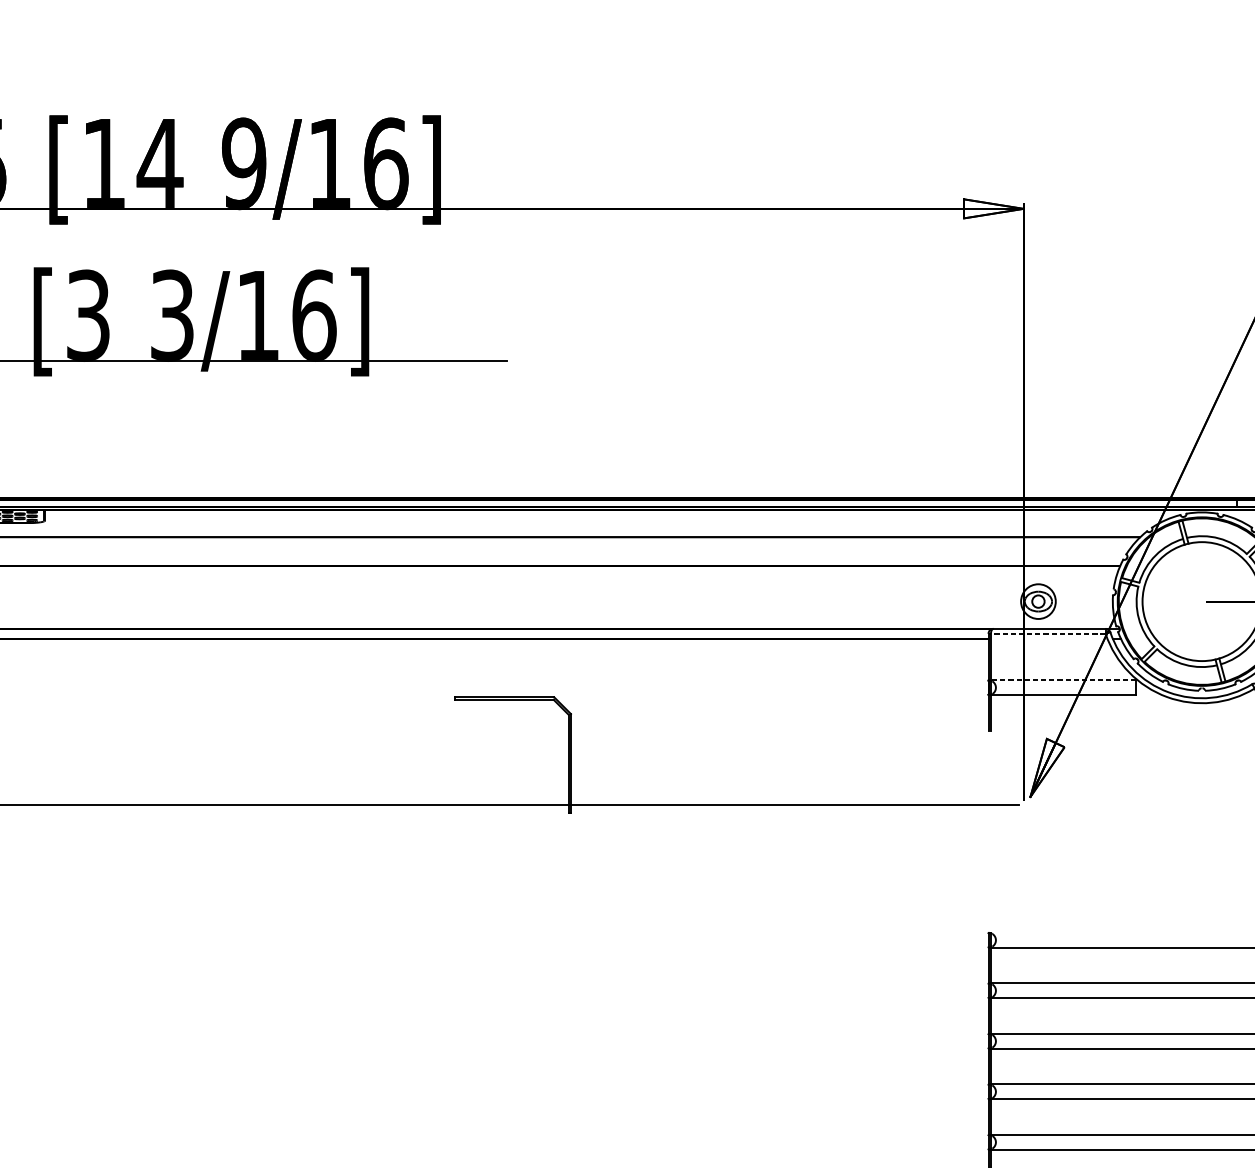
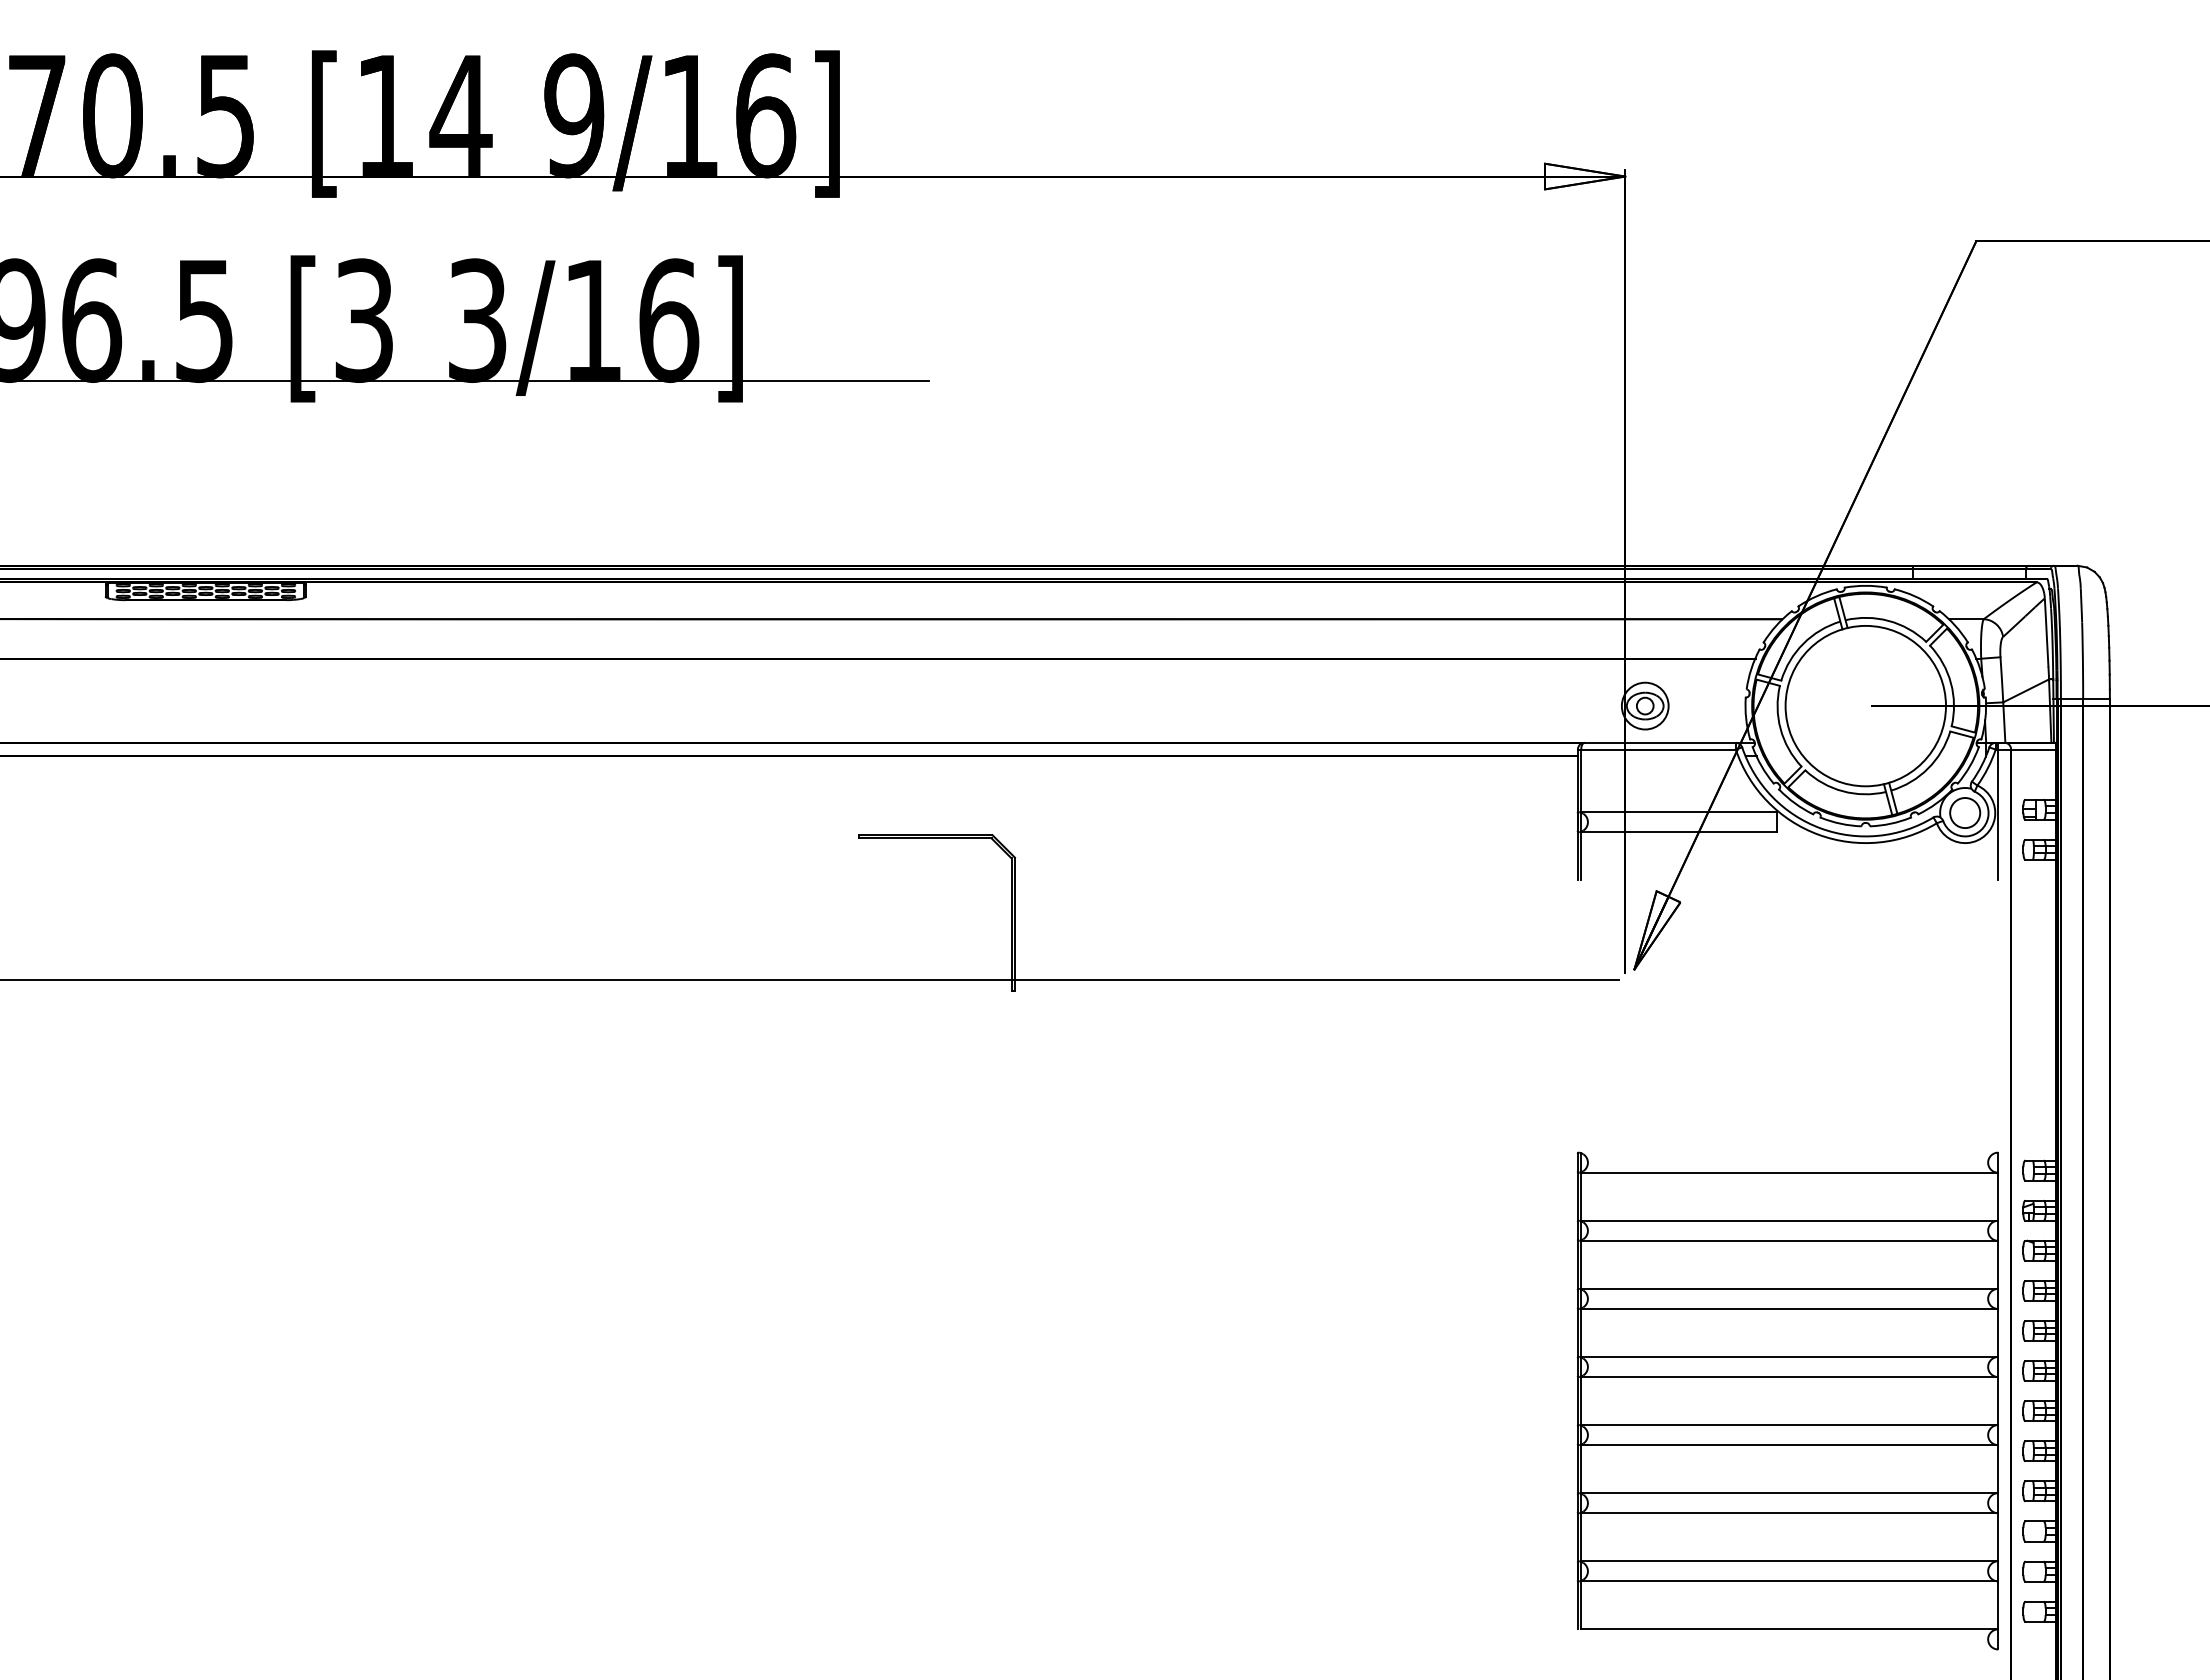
line: (1046, 633) -> (1656, 749), dashed -> solid
line: (1063, 680) -> (1678, 812), dashed -> solid

